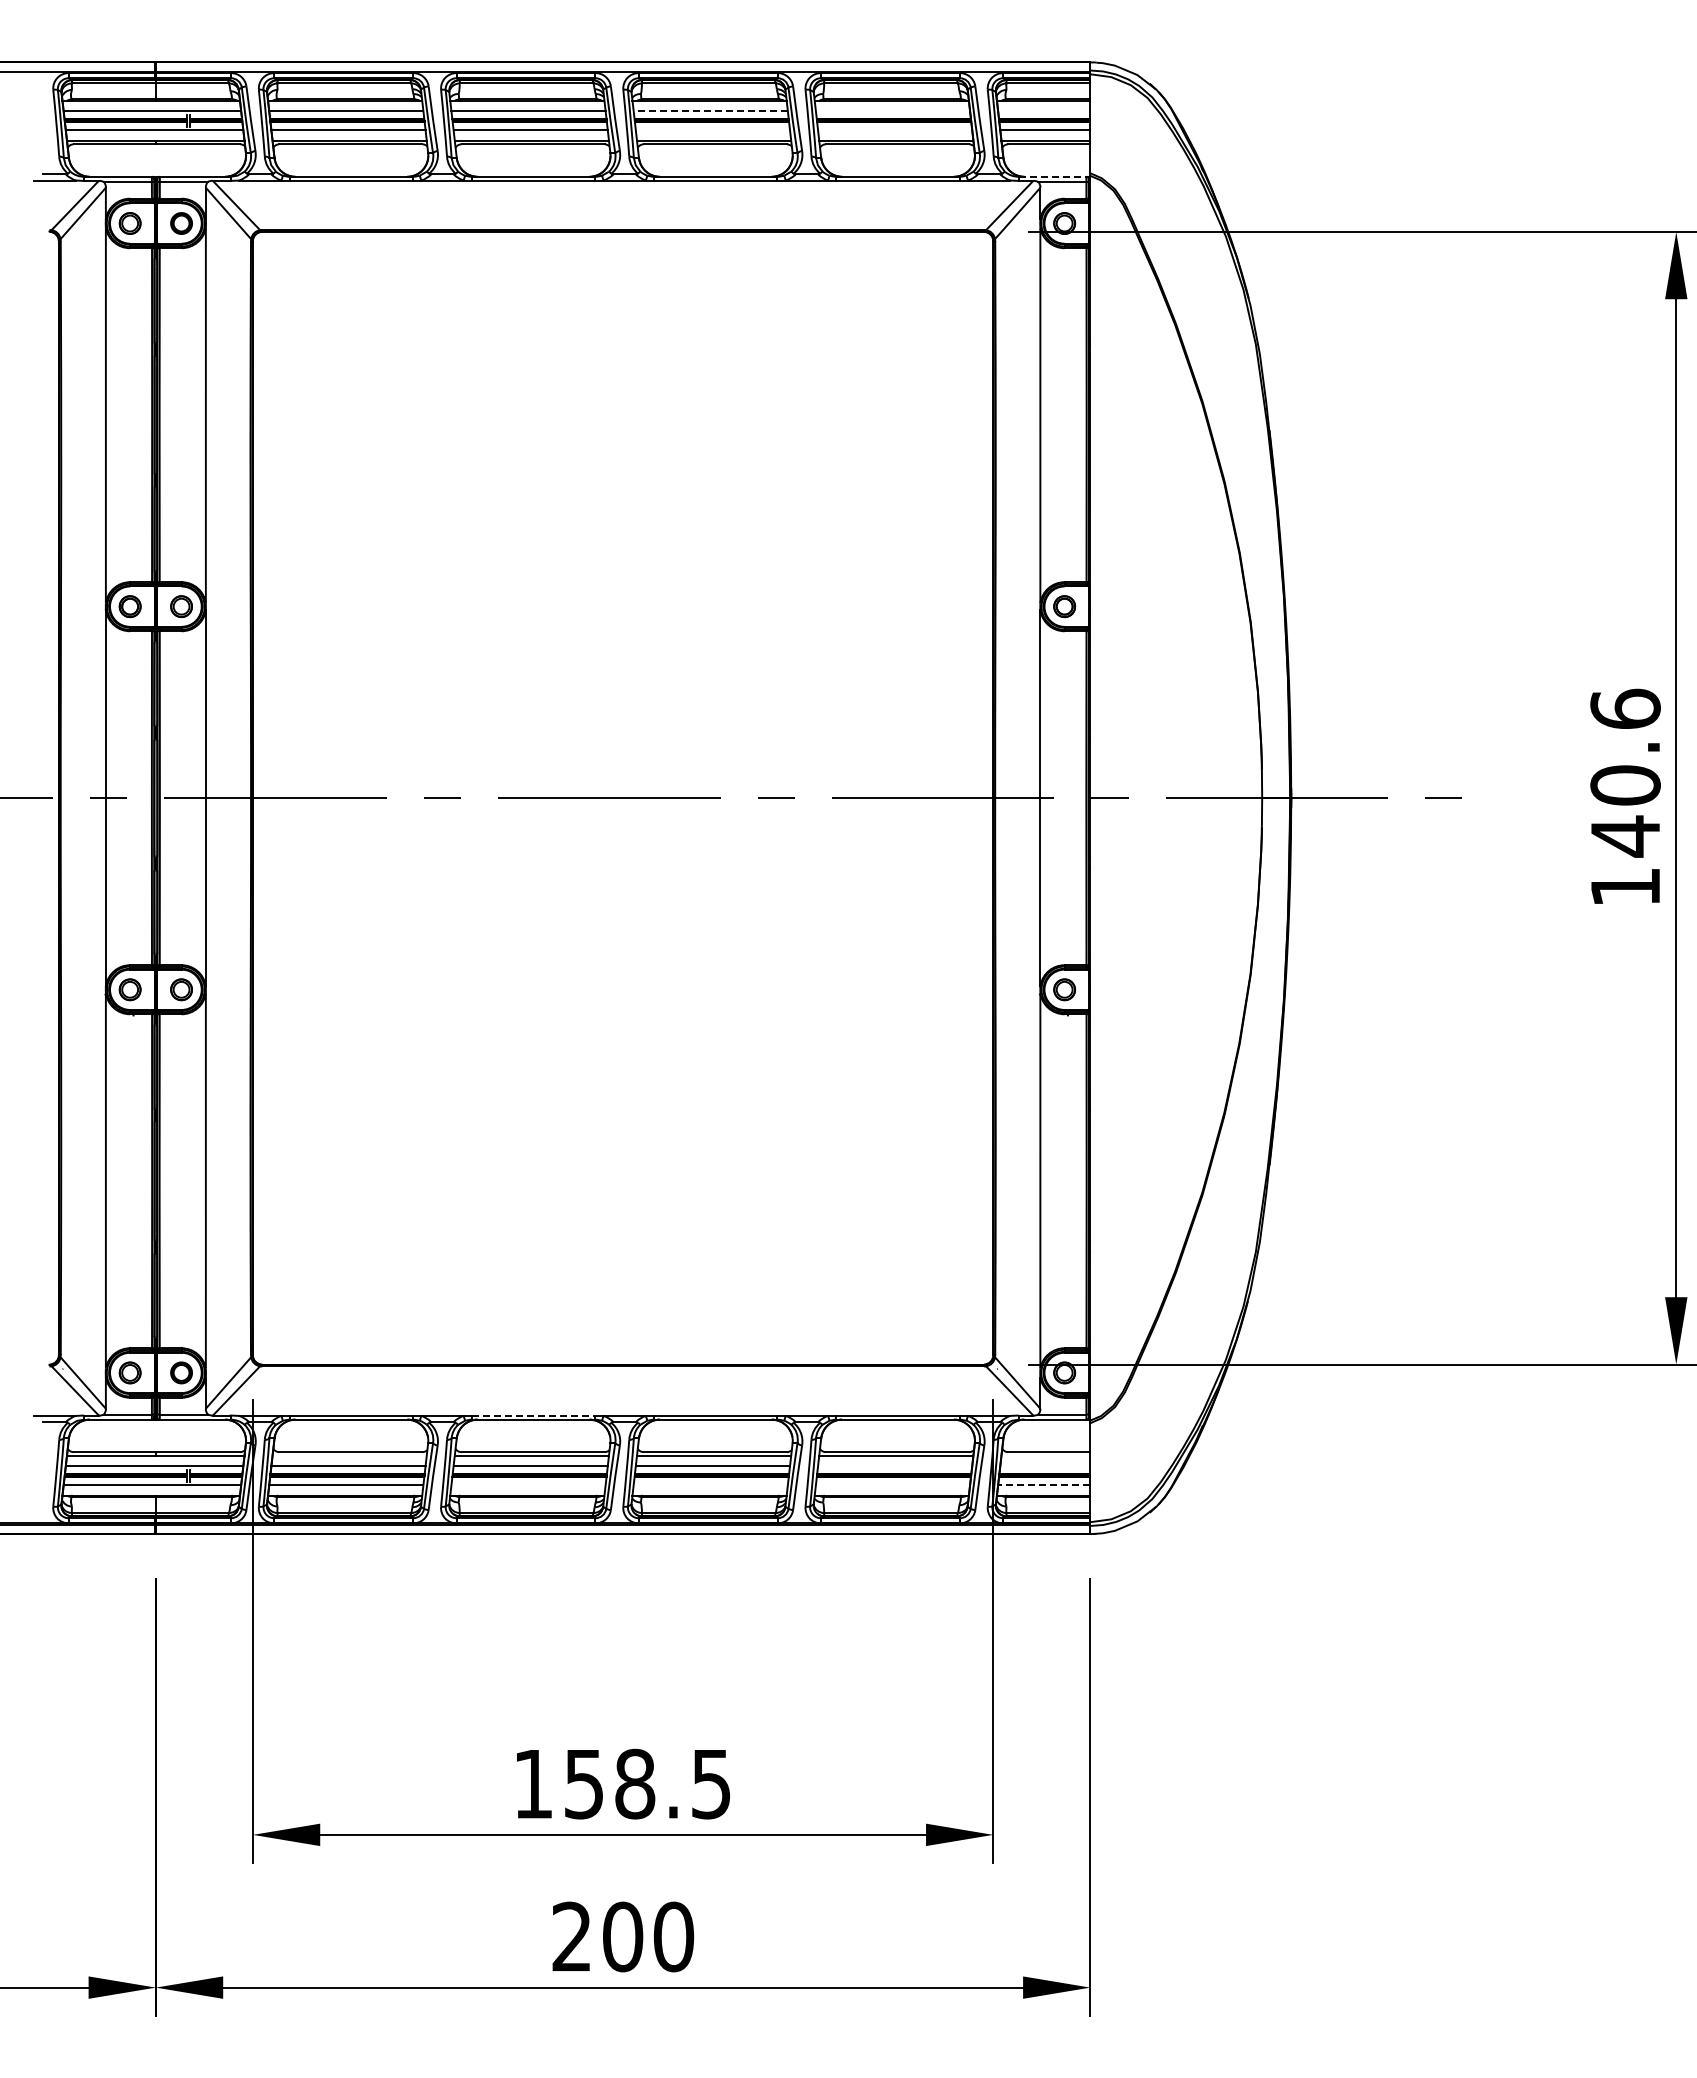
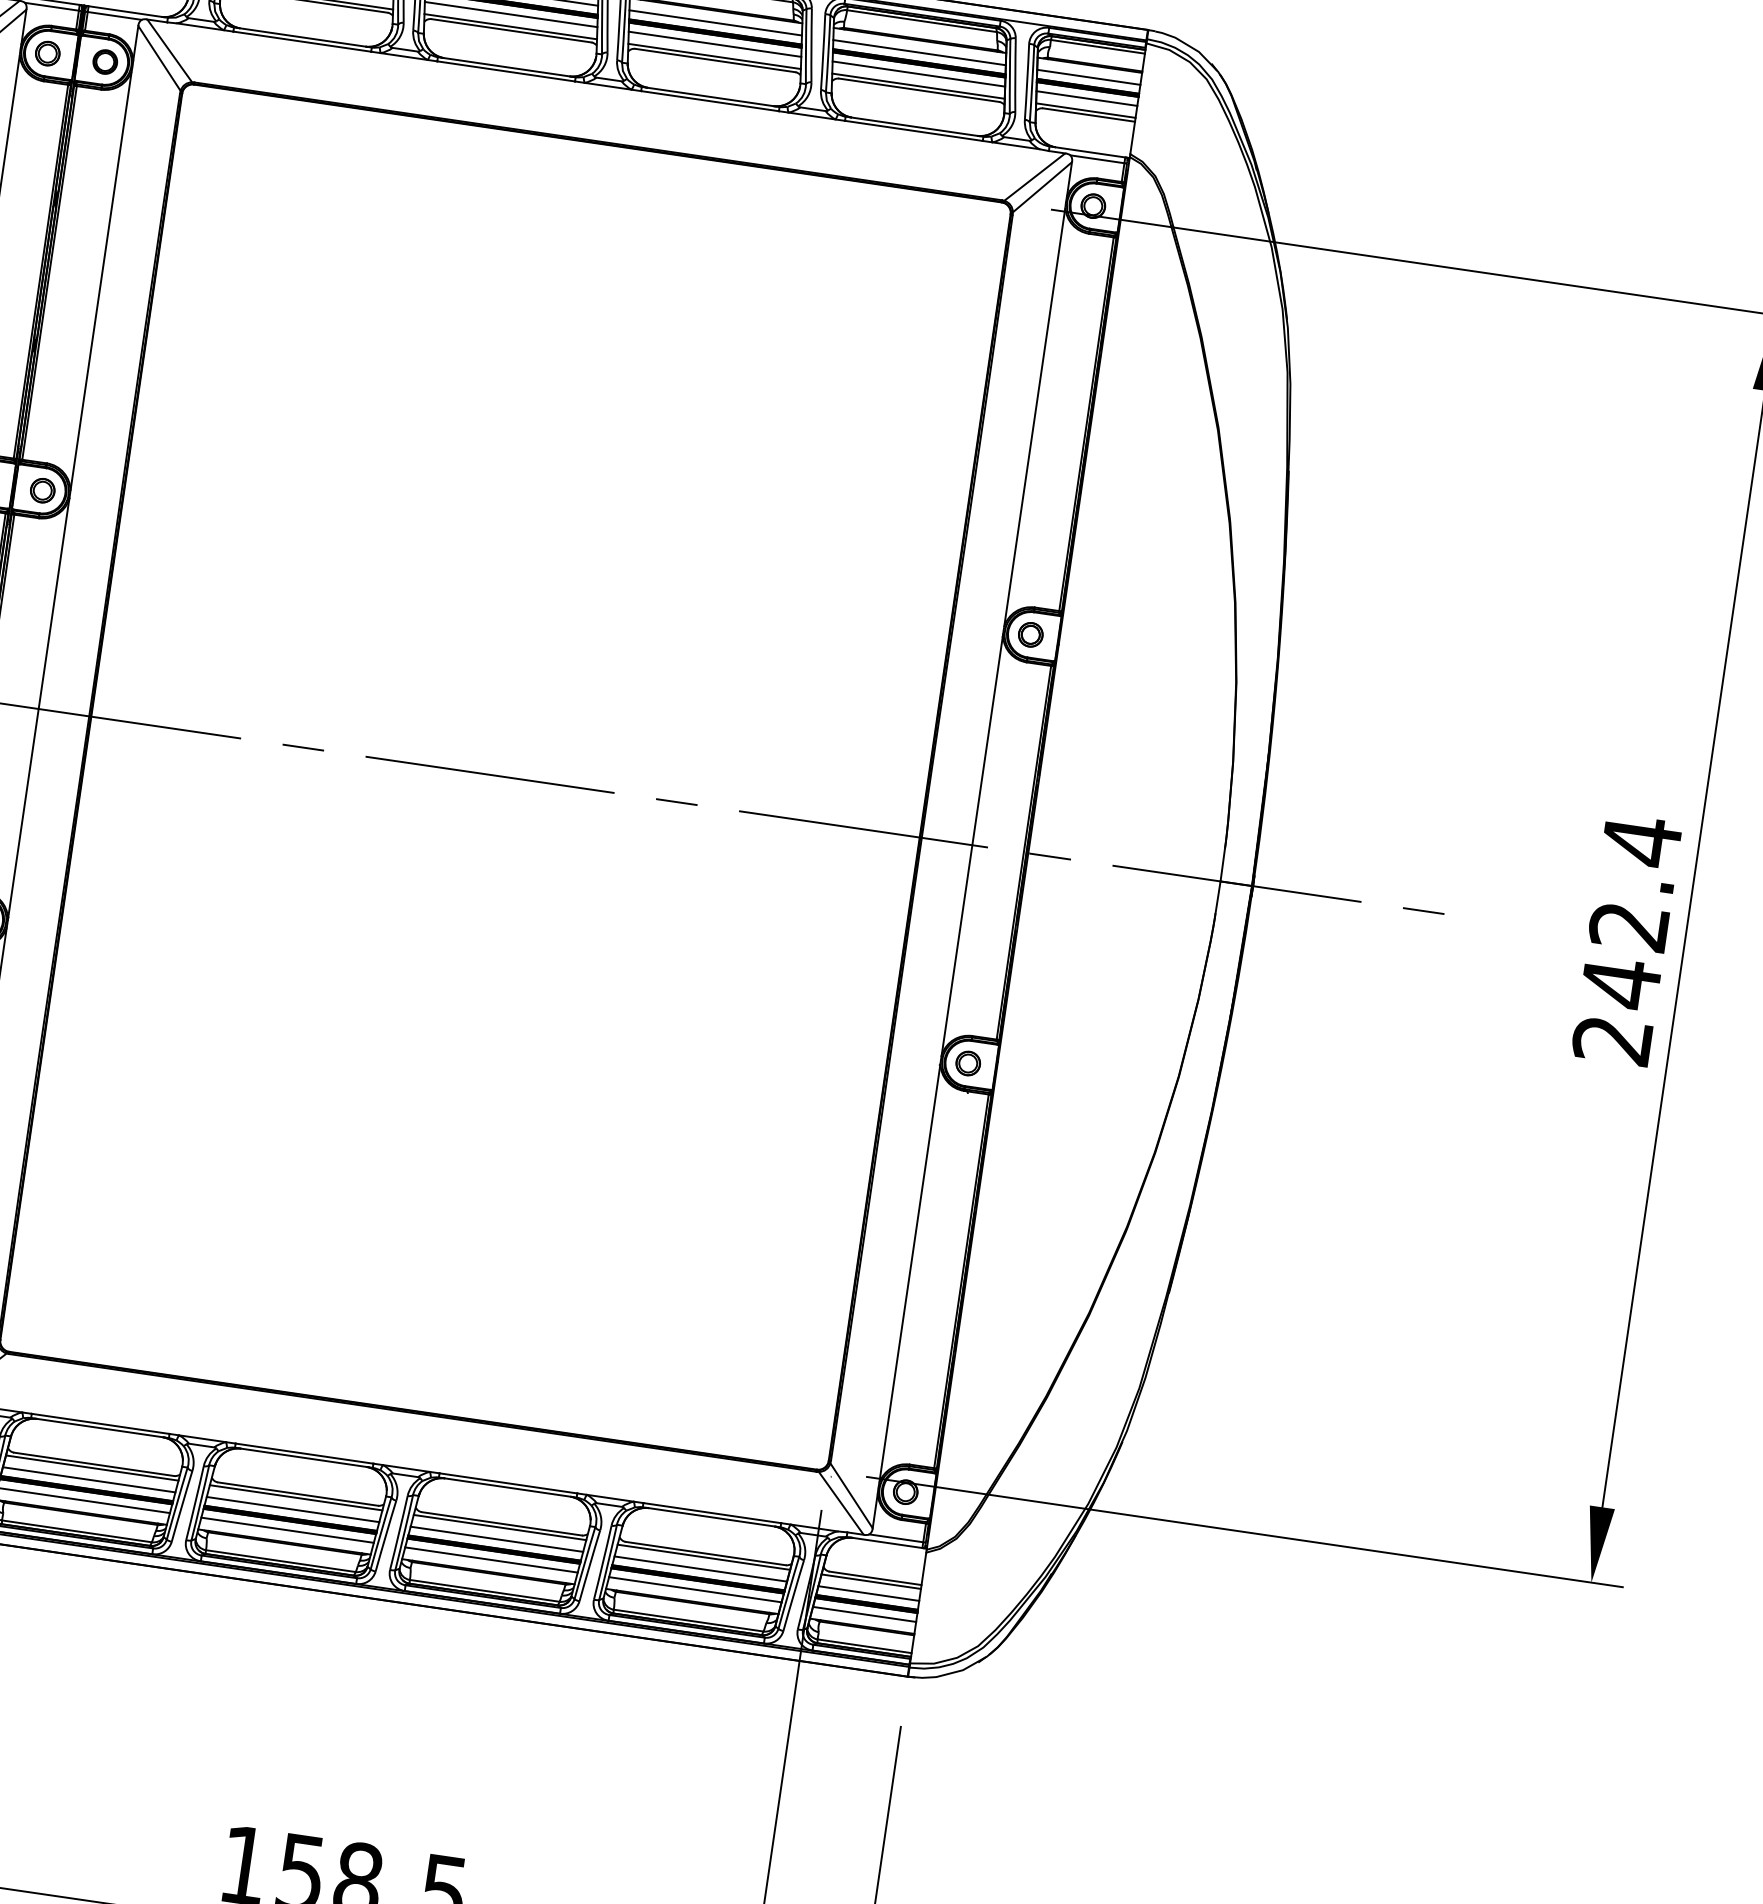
line: (710, 111) -> (715, 23), dashed -> solid
line: (892, 111) -> (919, 52), added
line: (1044, 111) -> (1089, 77), added
line: (712, 130) -> (714, 44), added
line: (895, 130) -> (919, 74), added
line: (1052, 176) -> (1087, 151), dashed -> solid
text: (1625, 797) -> (1627, 939), 140.6 -> 242.4
line: (533, 1415) -> (304, 1453), dashed -> solid
line: (349, 1455) -> (92, 1467), added
line: (1045, 1455) -> (870, 1581), added
line: (895, 1466) -> (701, 1569), added
line: (1045, 1466) -> (869, 1593), added
line: (528, 1485) -> (287, 1530), added
line: (710, 1485) -> (491, 1560), added
line: (892, 1485) -> (694, 1590), added
line: (1043, 1485) -> (863, 1614), dashed -> solid

